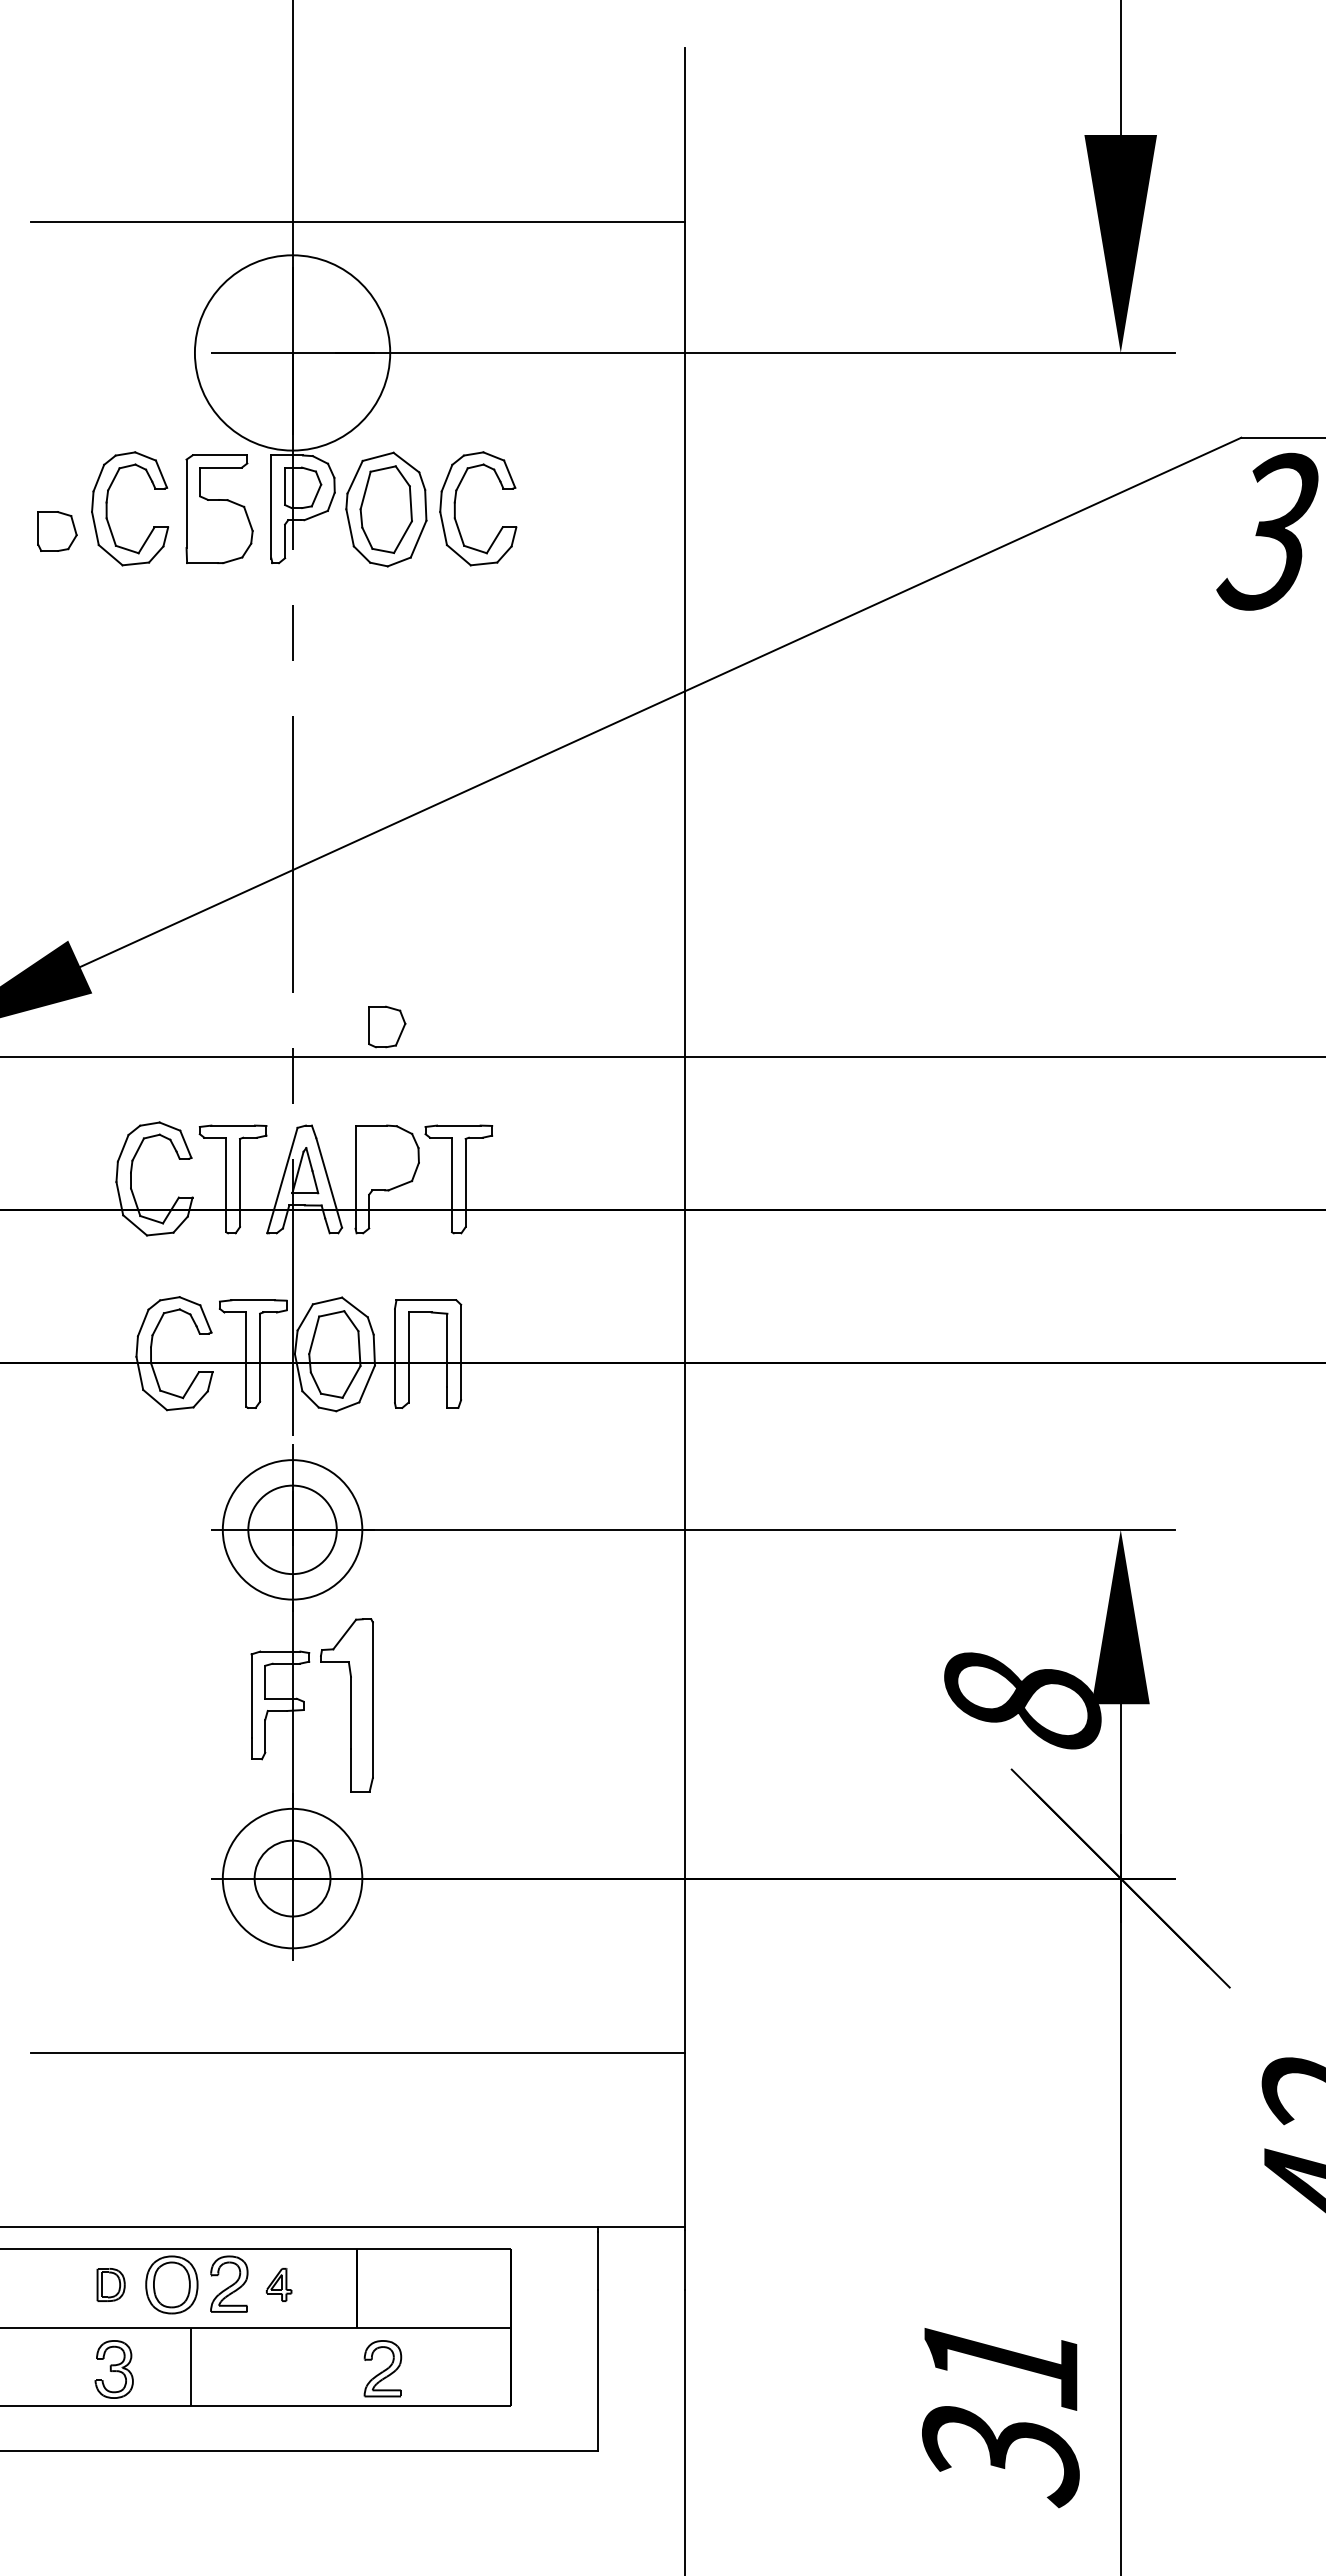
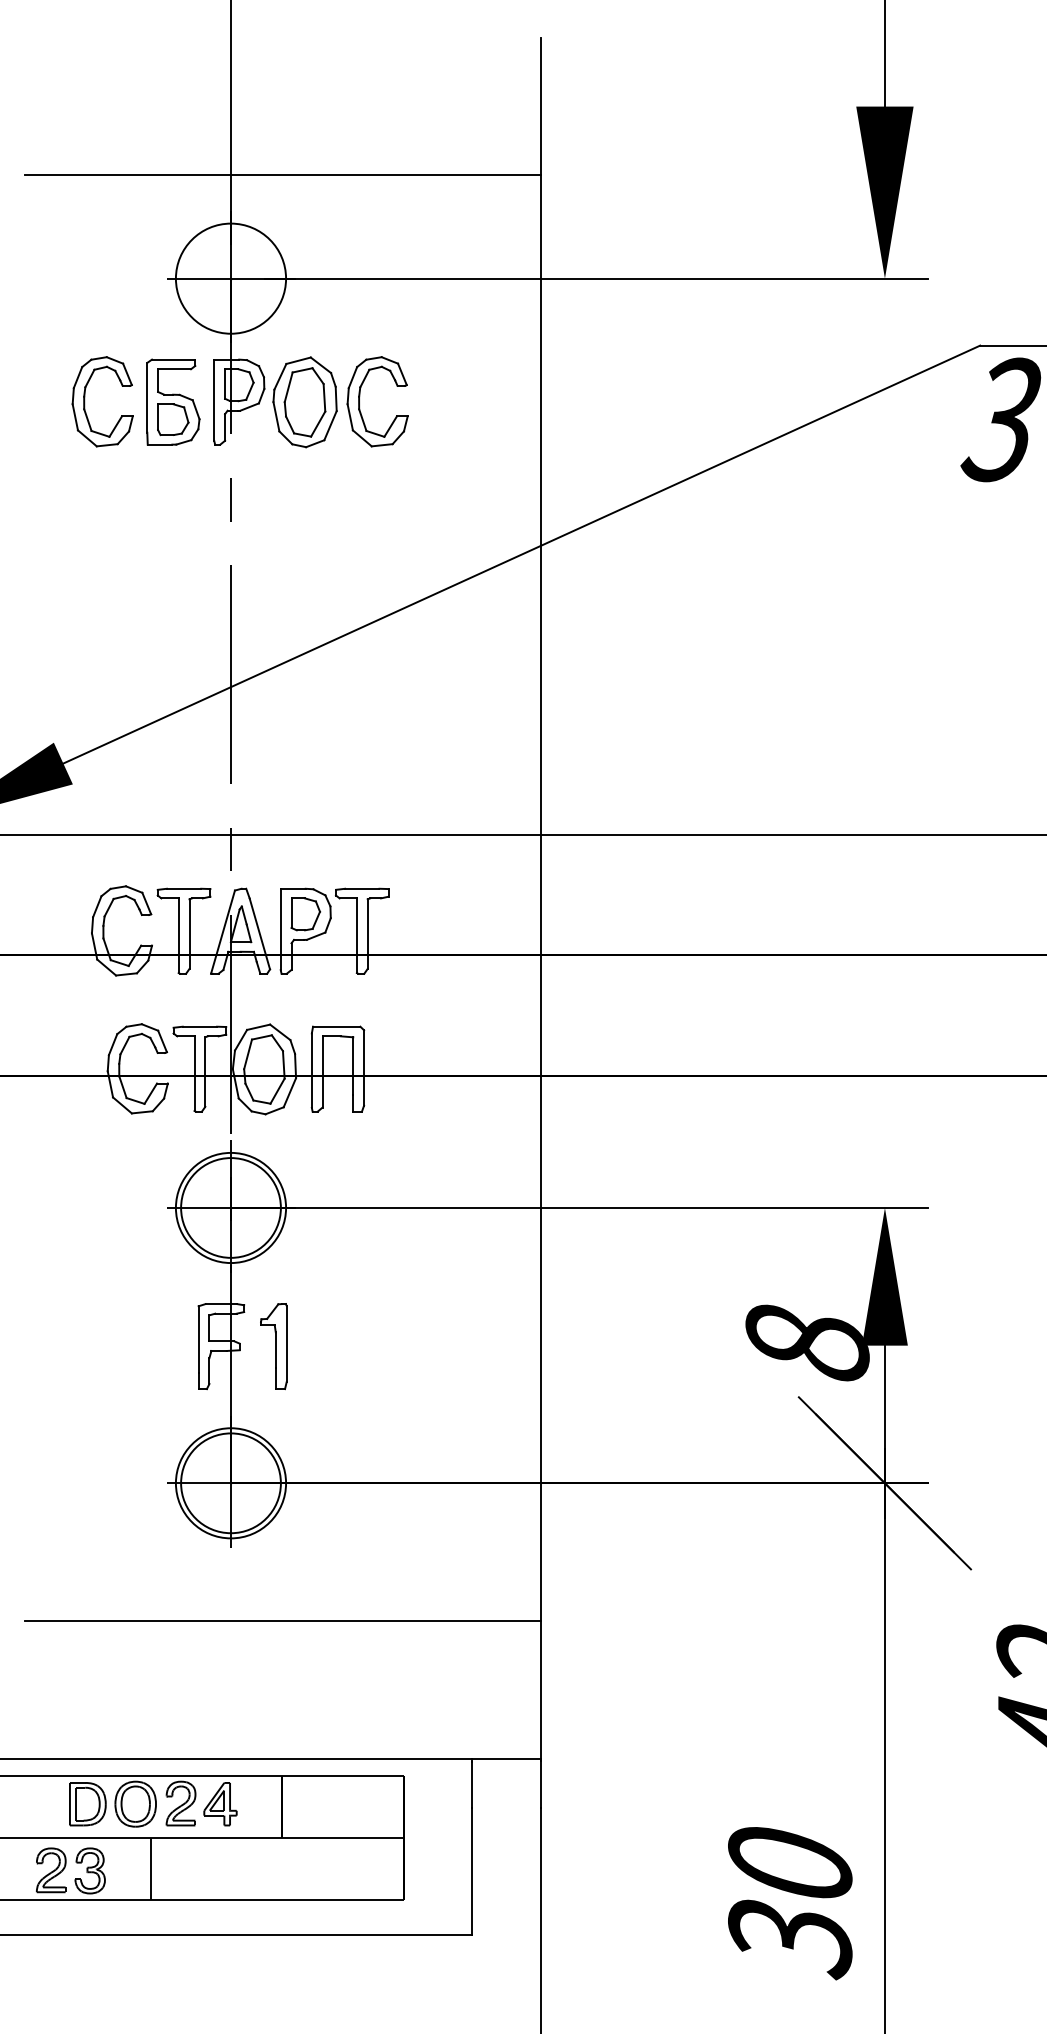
circle: (292, 352) -> (230, 278), size x0.71
part: (57, 531) -> (173, 419), moved
part: (387, 1026) -> (305, 913), moved
circle: (292, 1529) -> (230, 1207), size x1.43
part: (346, 1705) -> (273, 1346), size x0.62
circle: (292, 1878) -> (230, 1483), size x1.67
part: (110, 2284) -> (87, 1803), size x1.67
part: (278, 2284) -> (219, 1803), size x1.67
text: (1000, 2361) -> (789, 1864), 31 -> 30
part: (382, 2368) -> (50, 1870), moved

